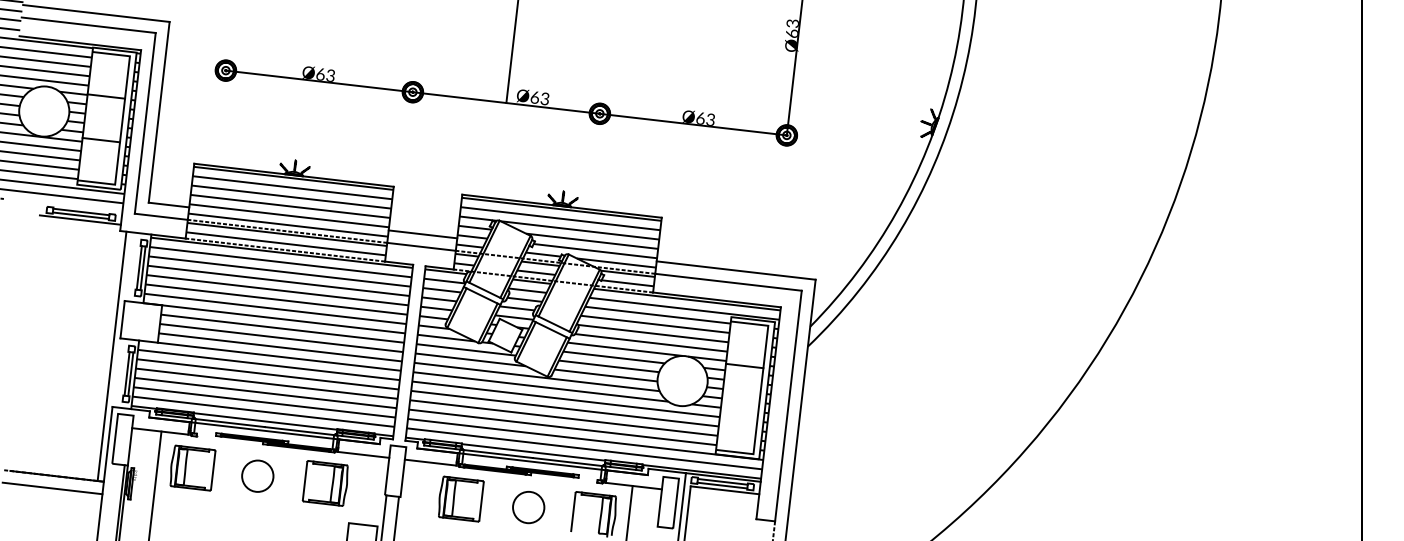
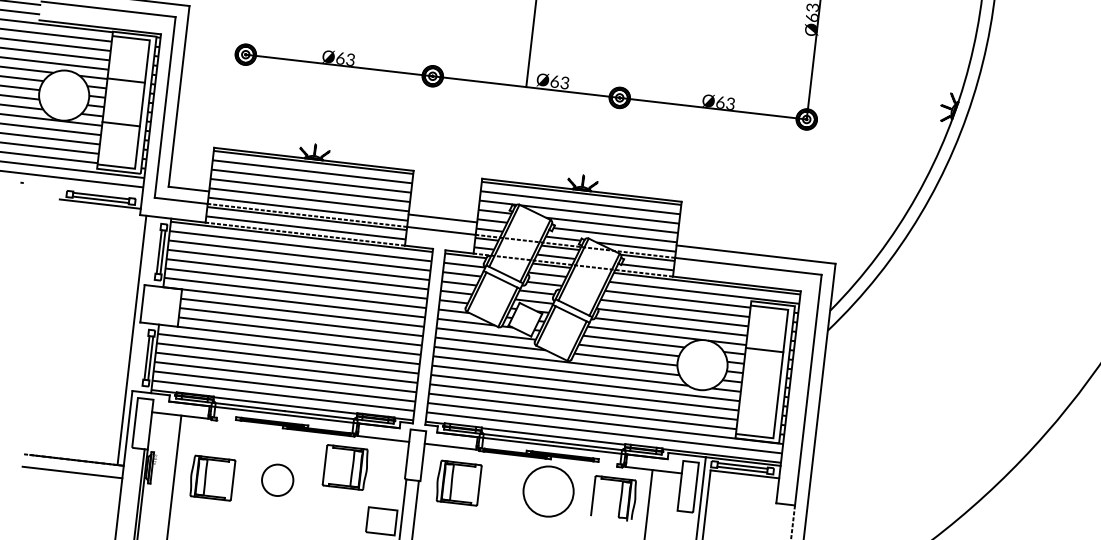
part: (192, 467) -> (212, 477), moved
circle: (257, 475) -> (277, 479), moved
part: (461, 498) -> (459, 482), moved
circle: (528, 507) -> (548, 491), size x1.6

